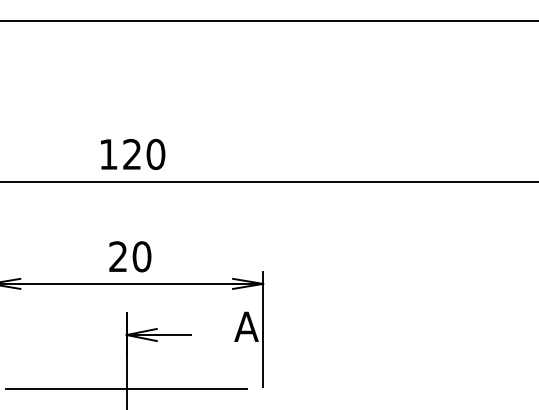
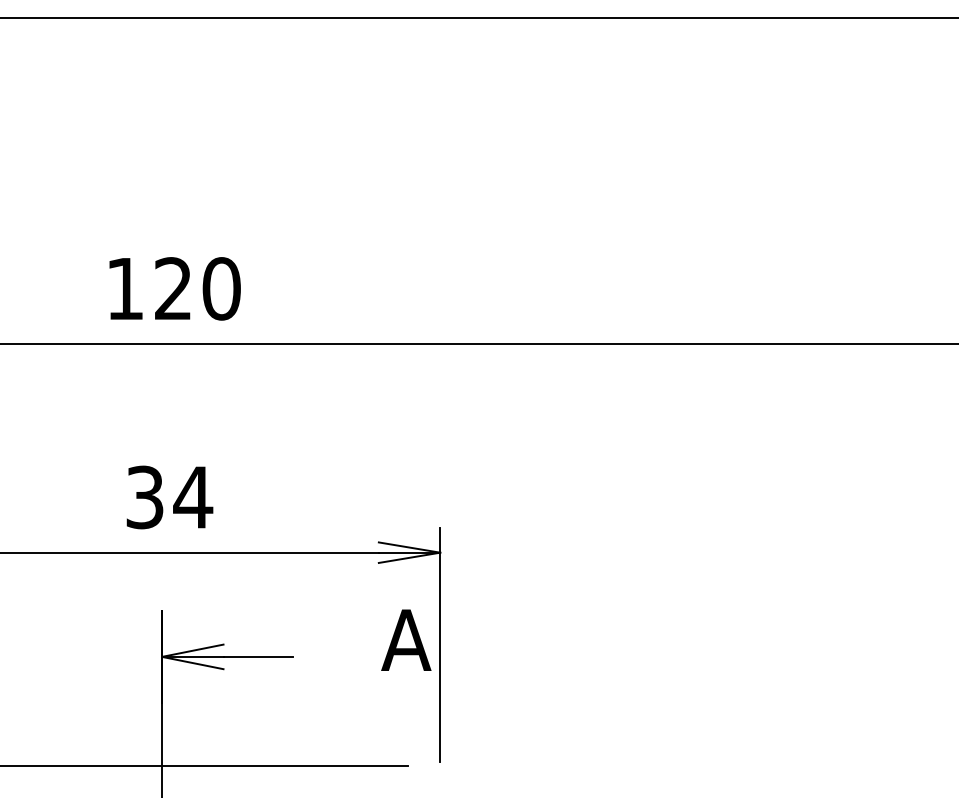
text: (130, 256) -> (169, 496), 20 -> 34

